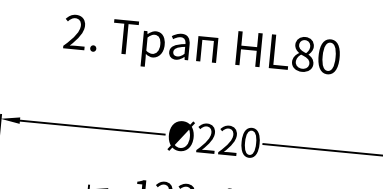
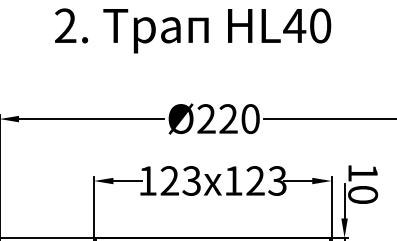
text: (303, 53) -> (294, 25), HL80 -> HL40

